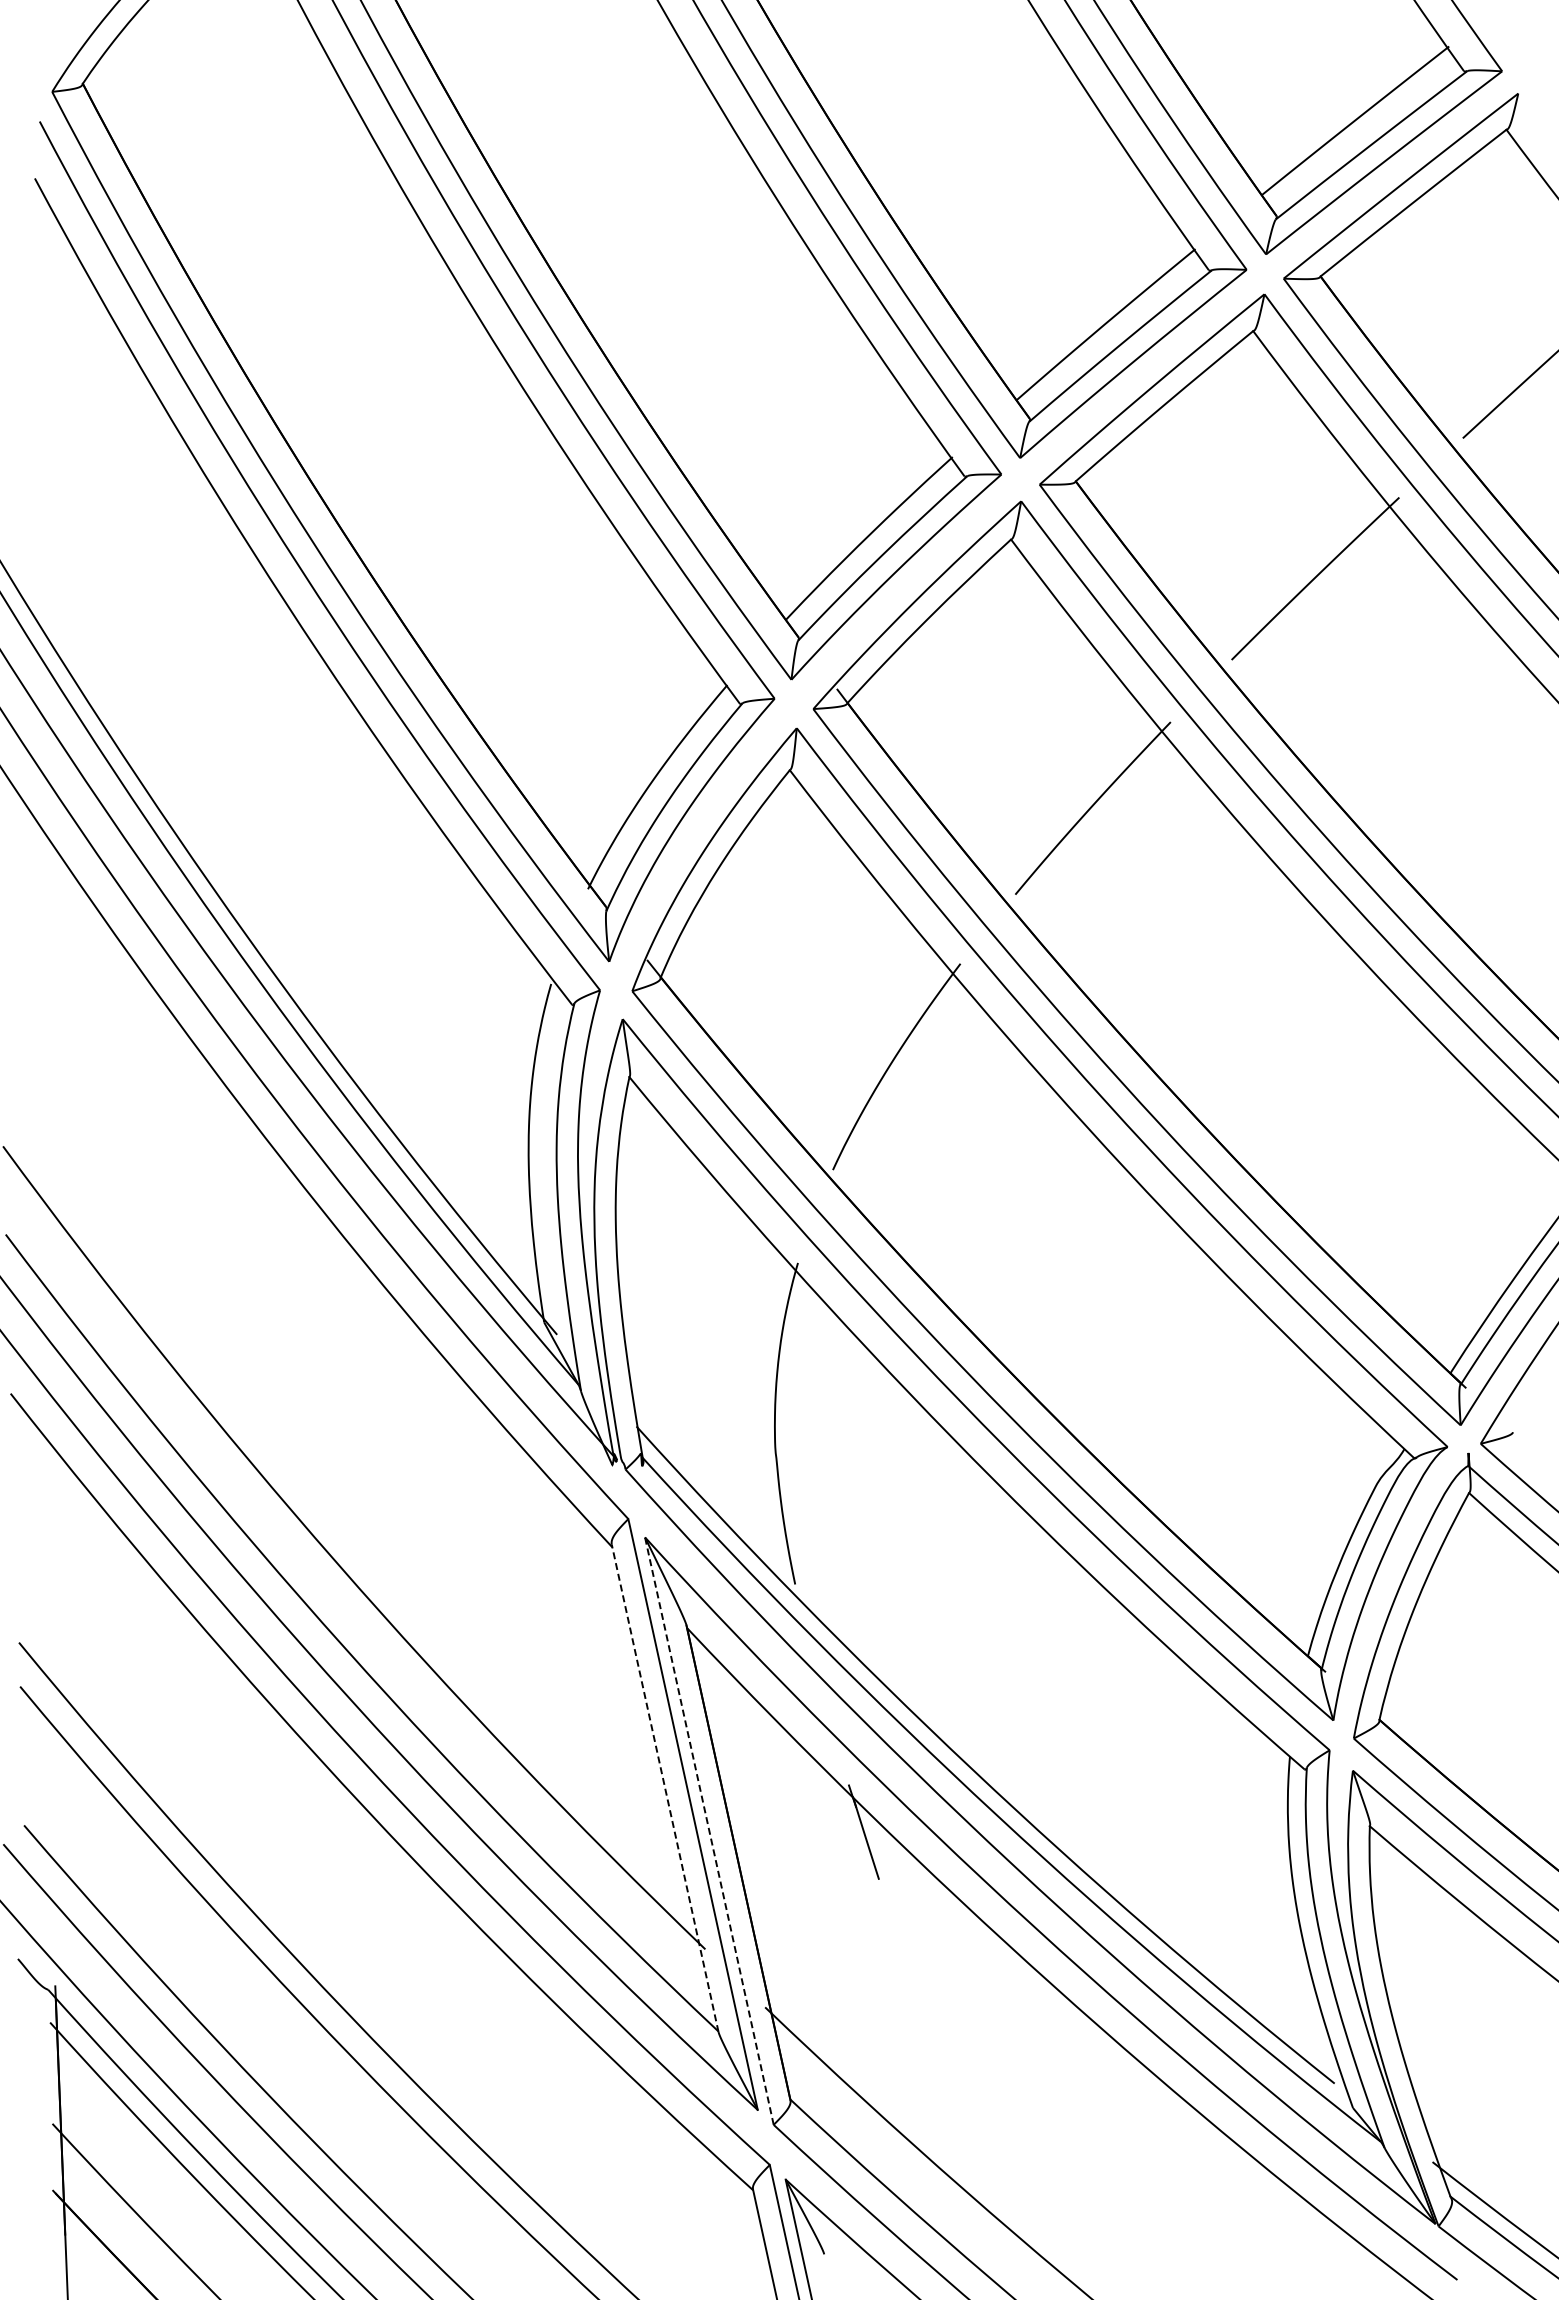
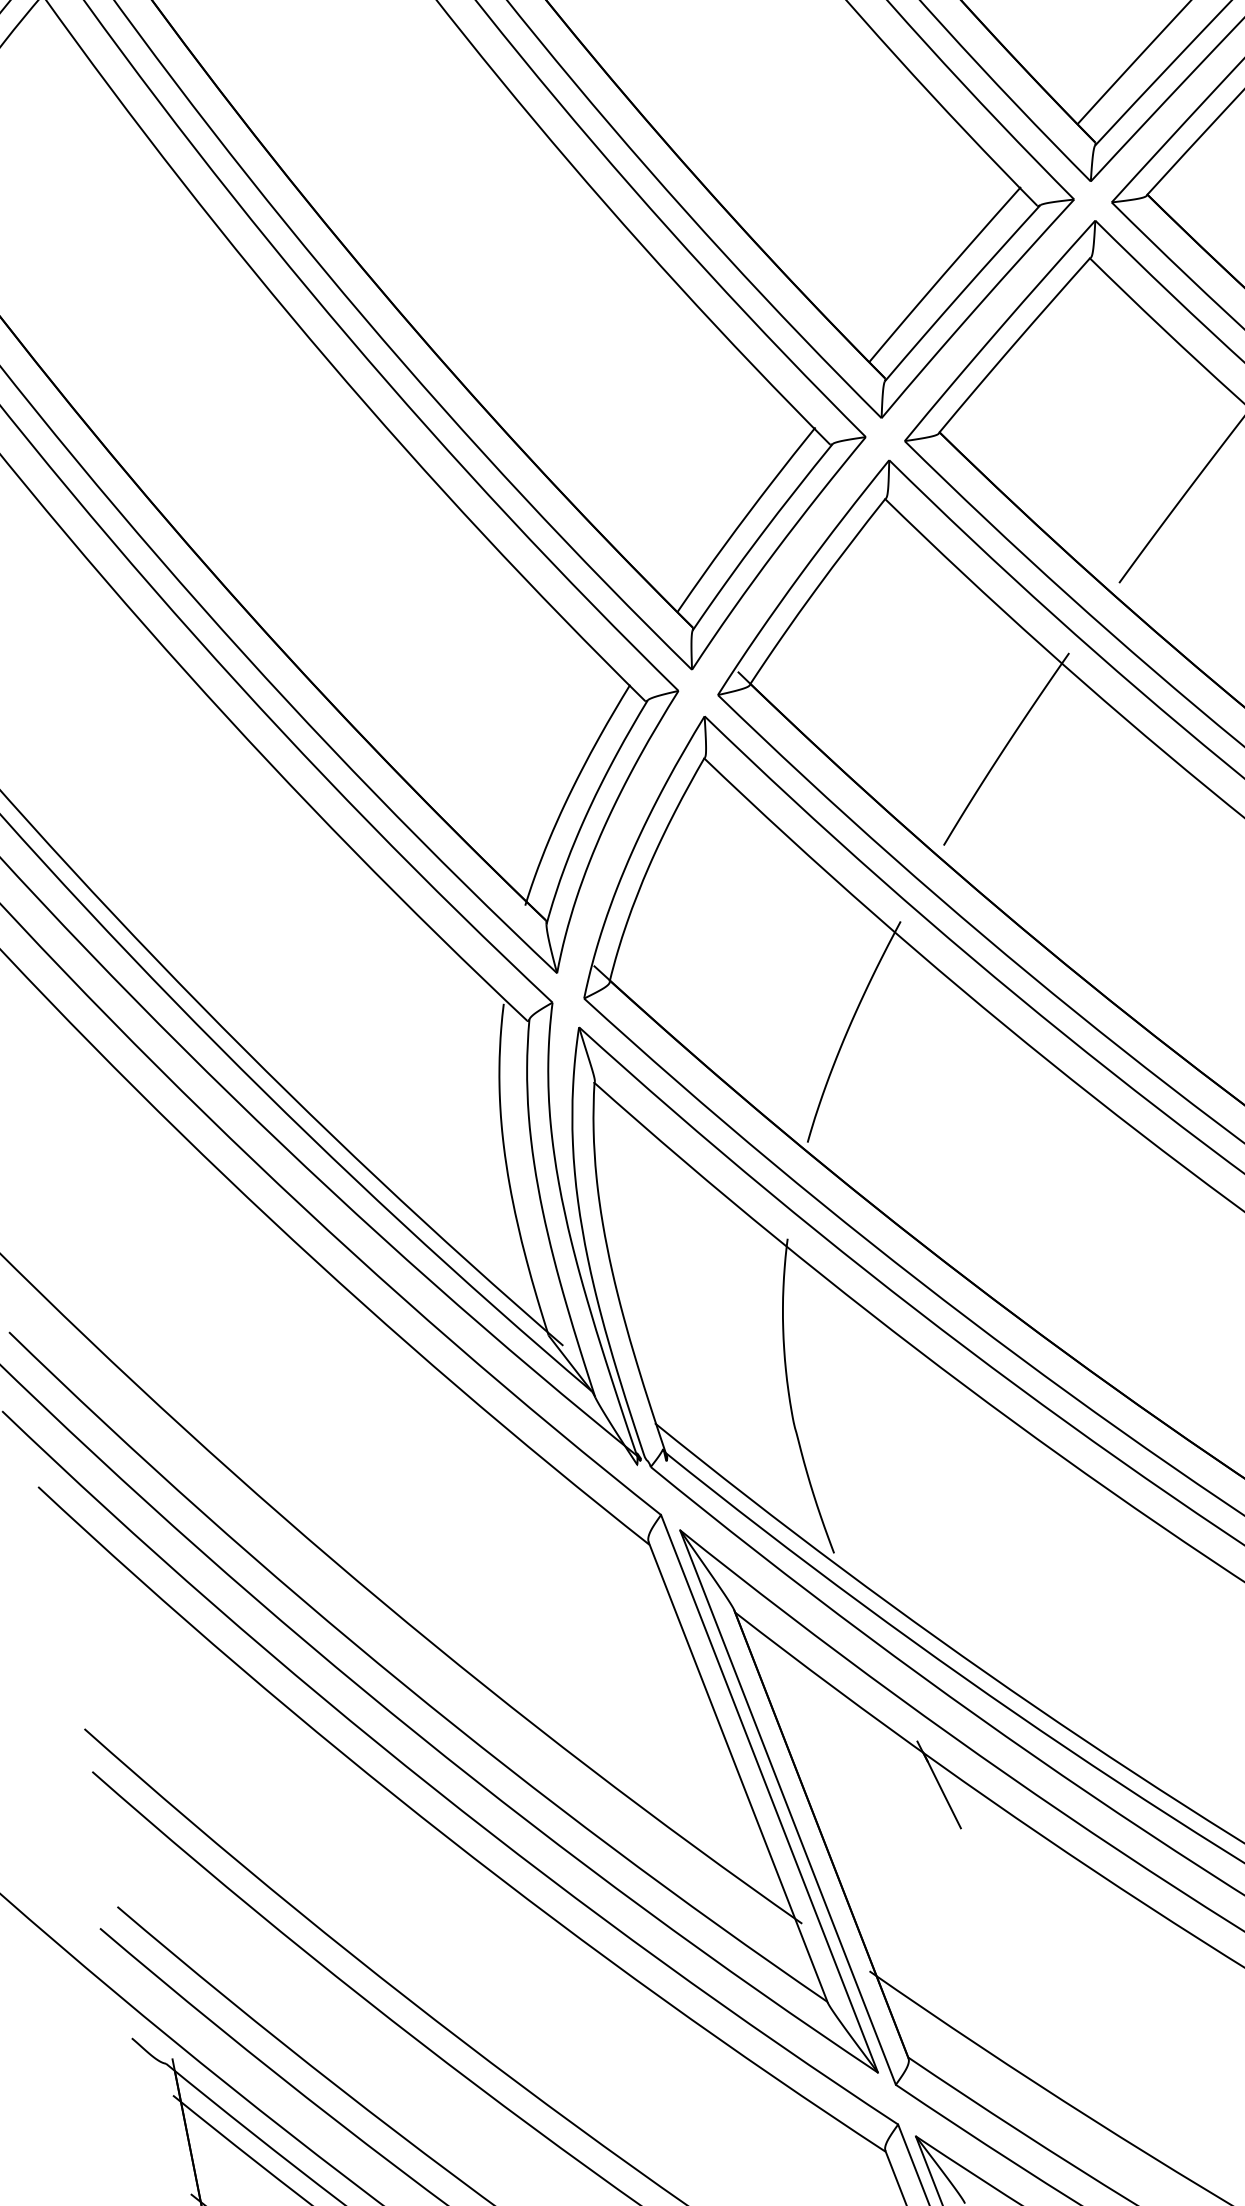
line: (665, 1787) -> (738, 1771), dashed -> solid
line: (709, 1831) -> (788, 1807), dashed -> solid

